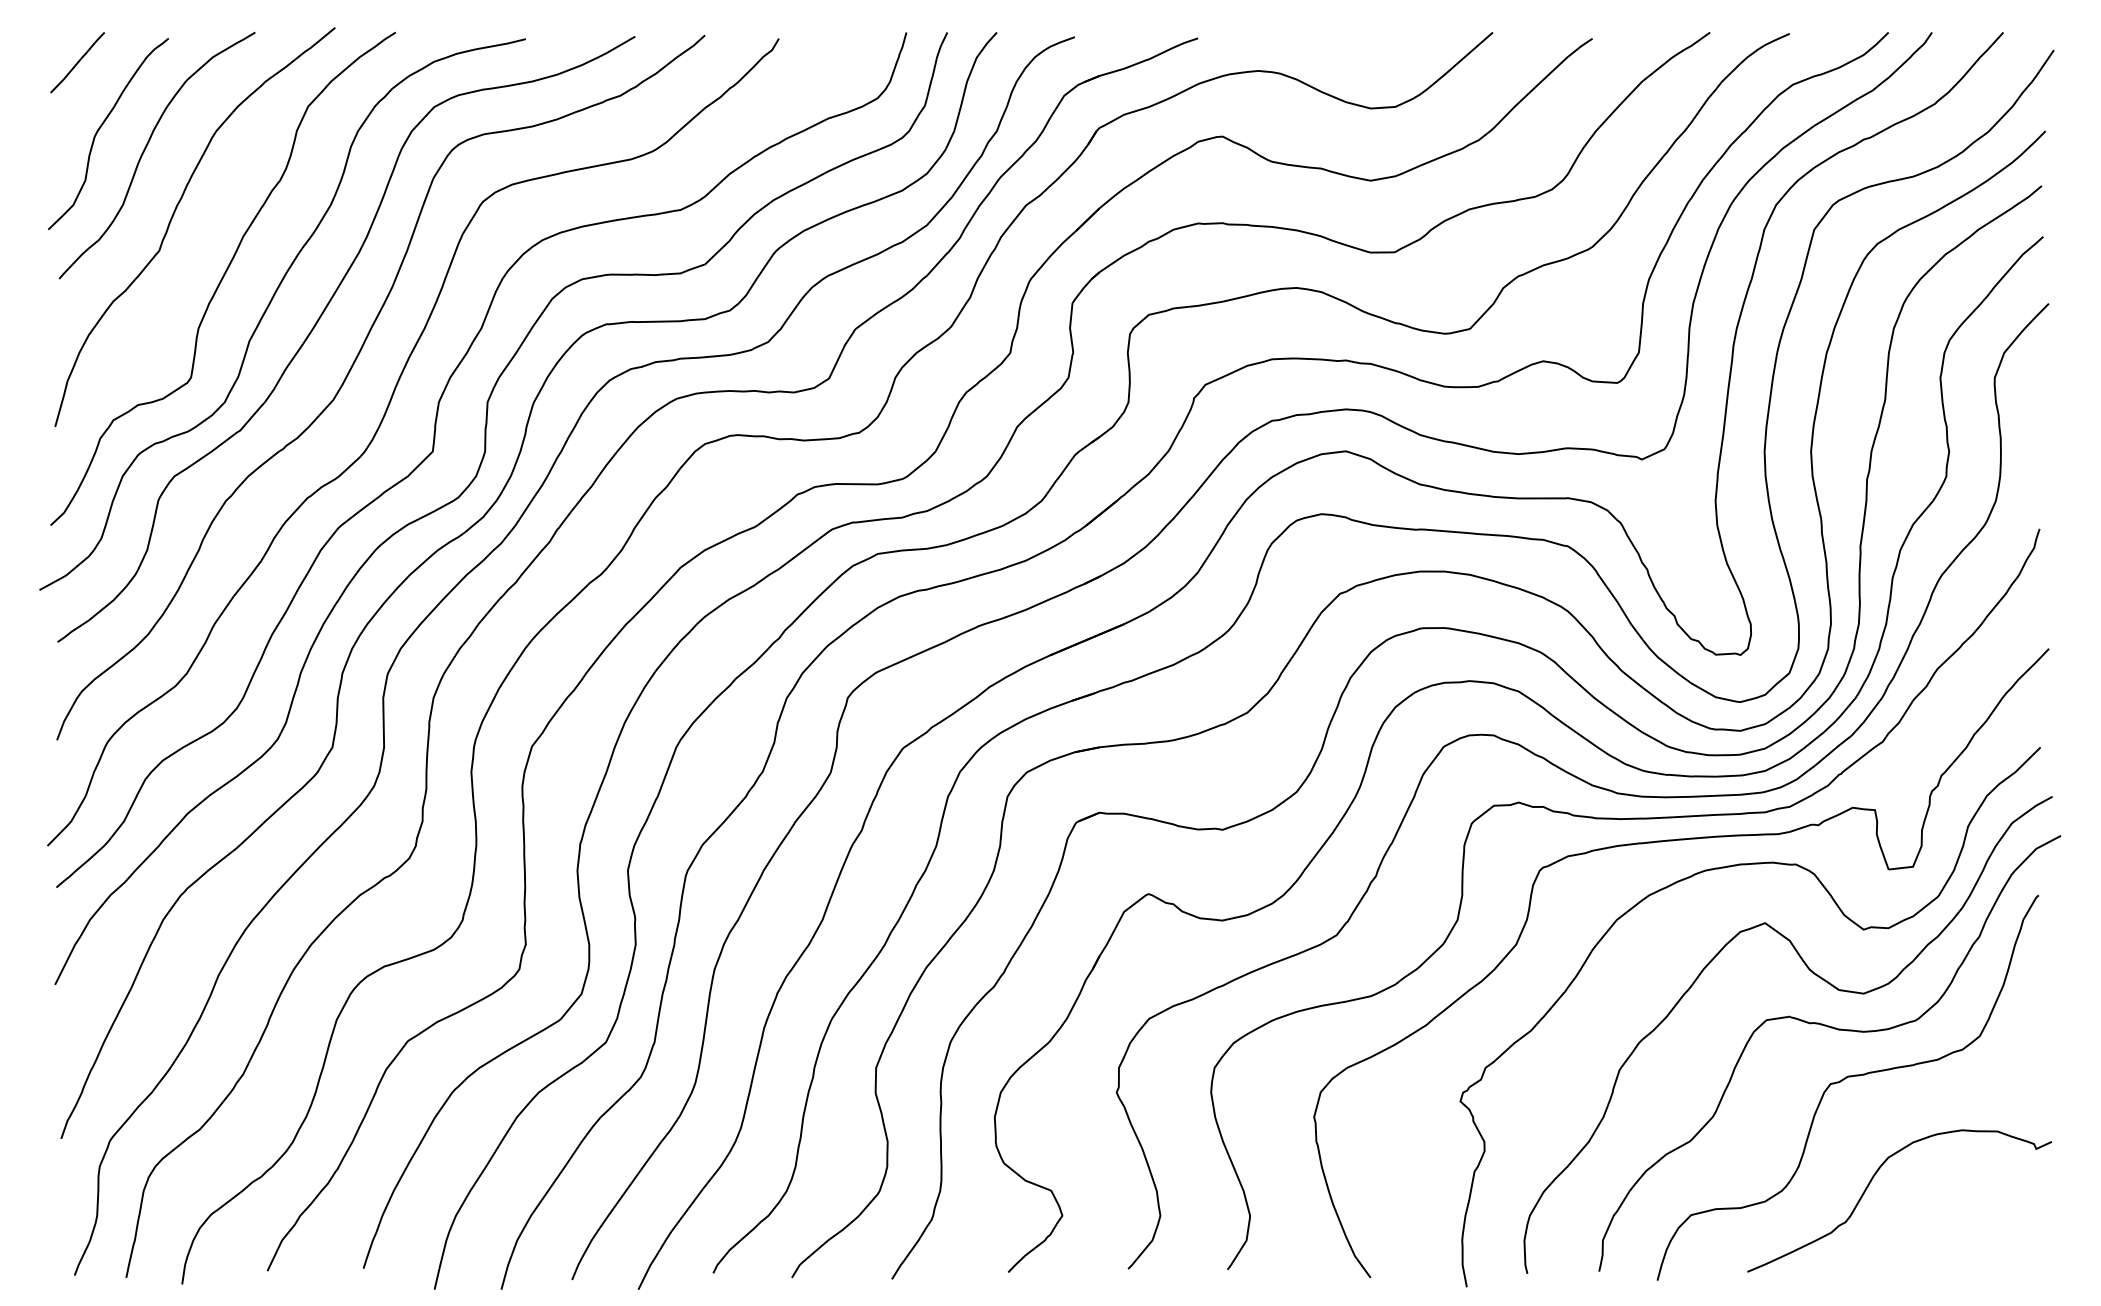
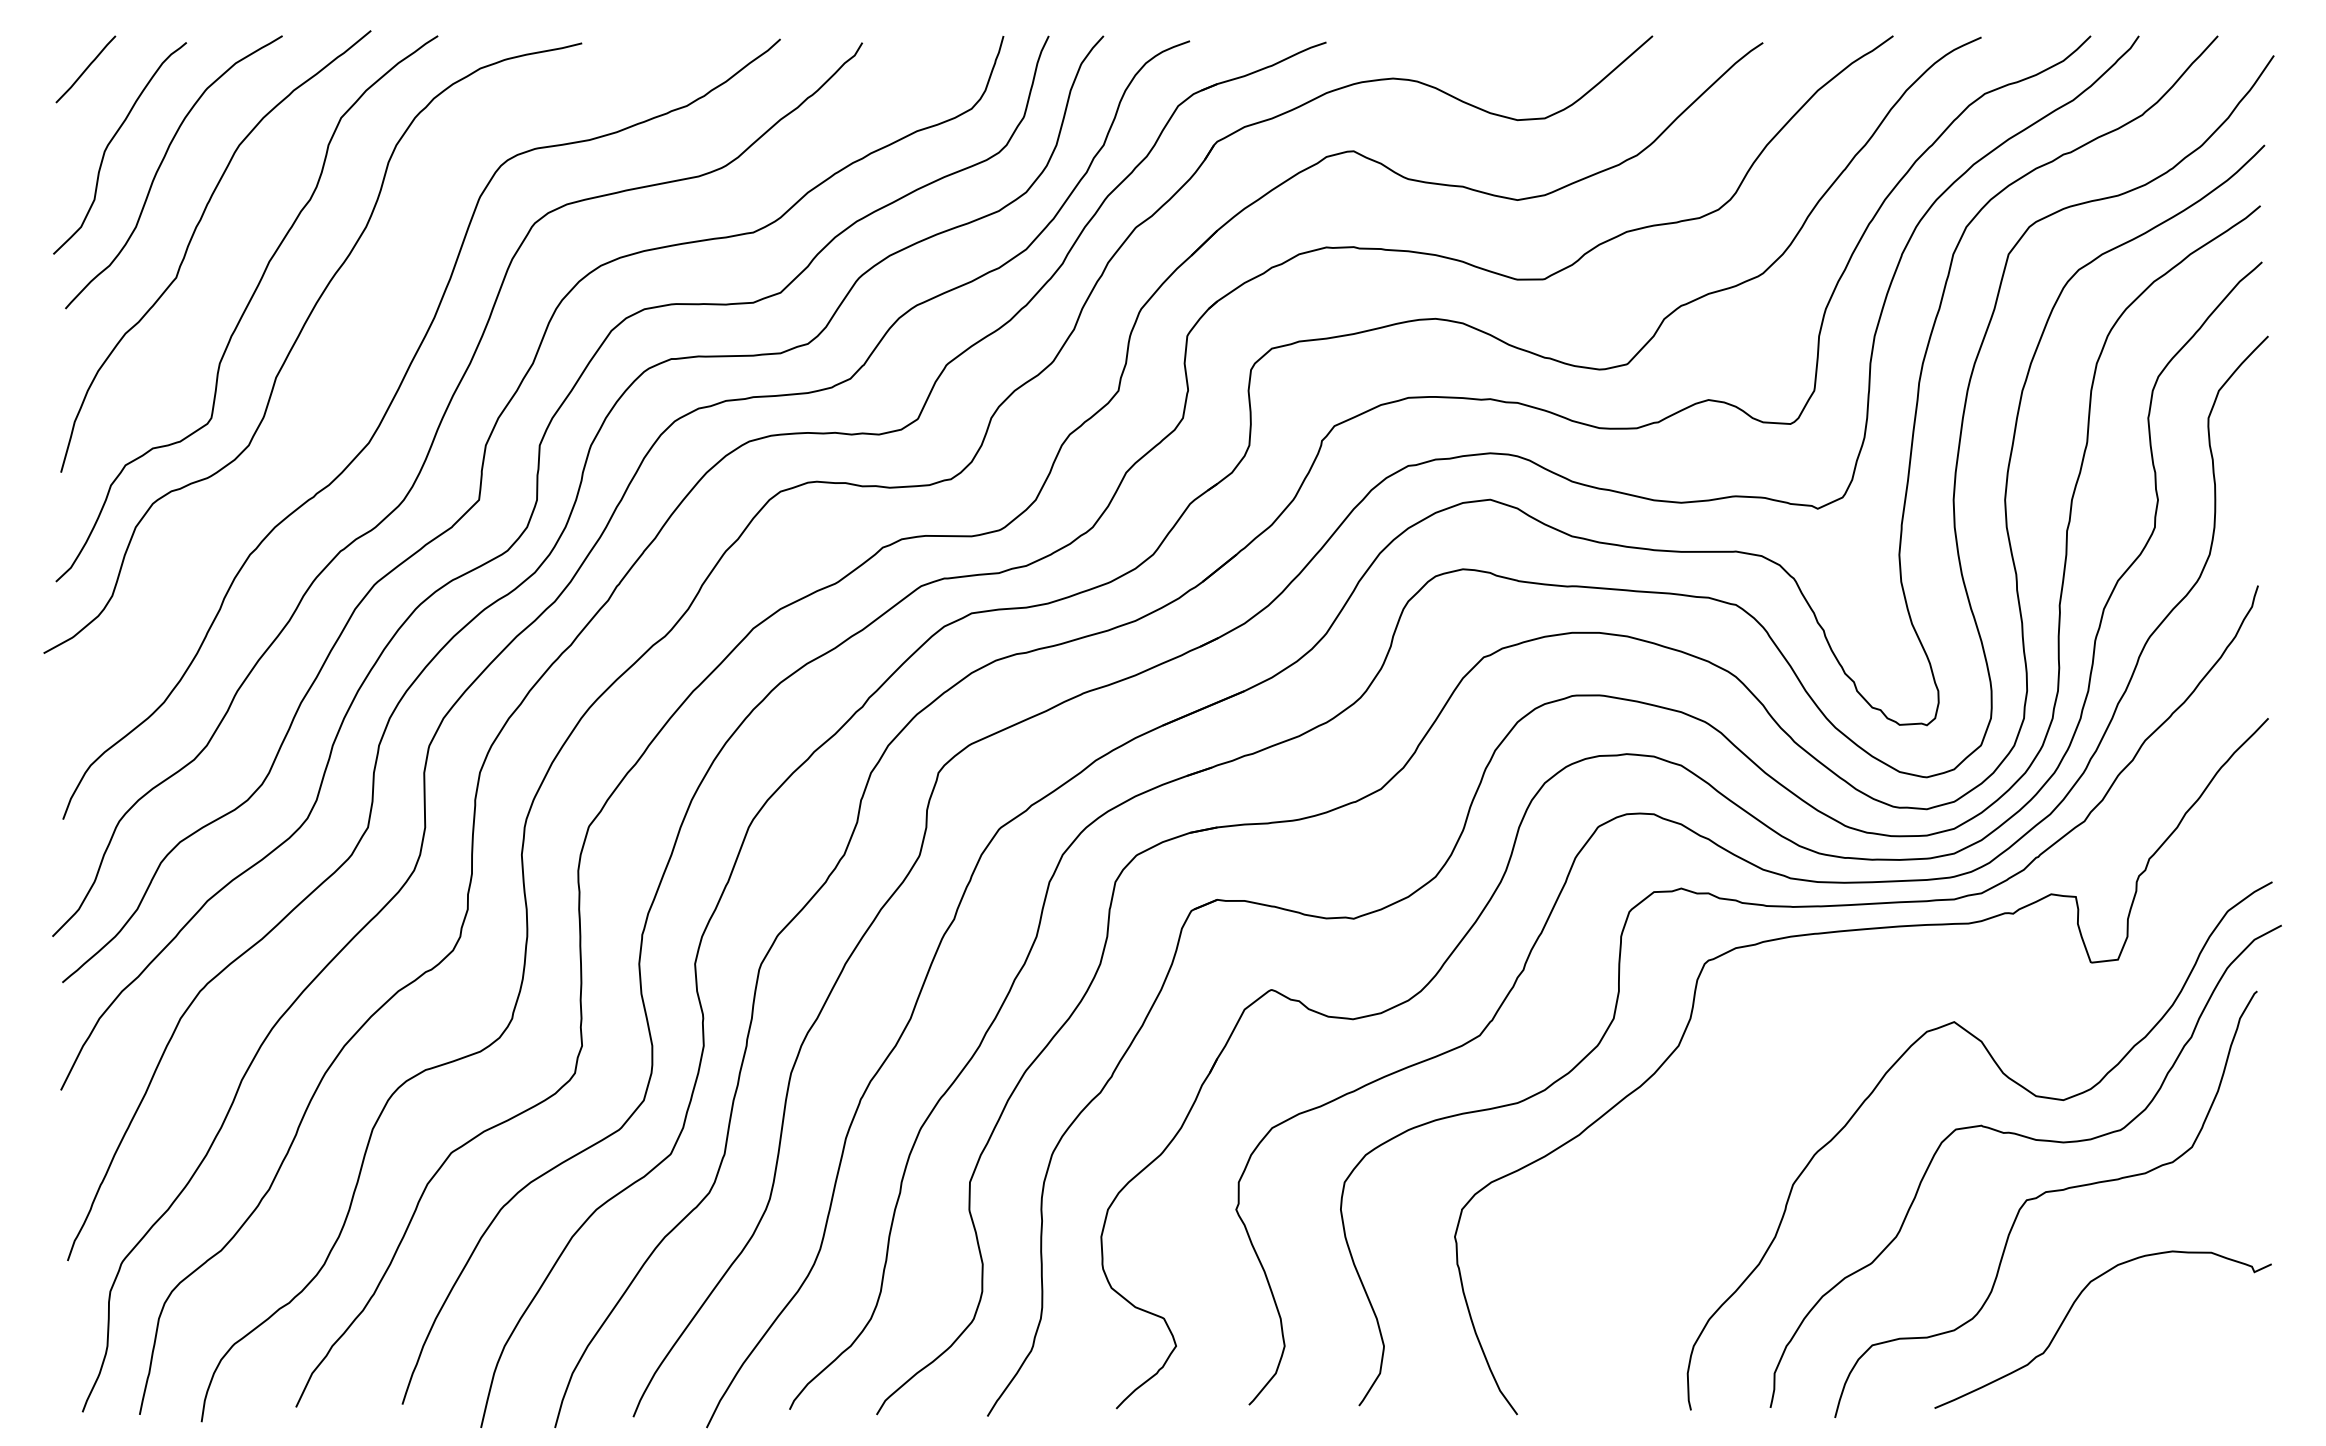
curve: (318, 321) -> (352, 356), removed
curve: (1843, 916) -> (2041, 1014), removed

